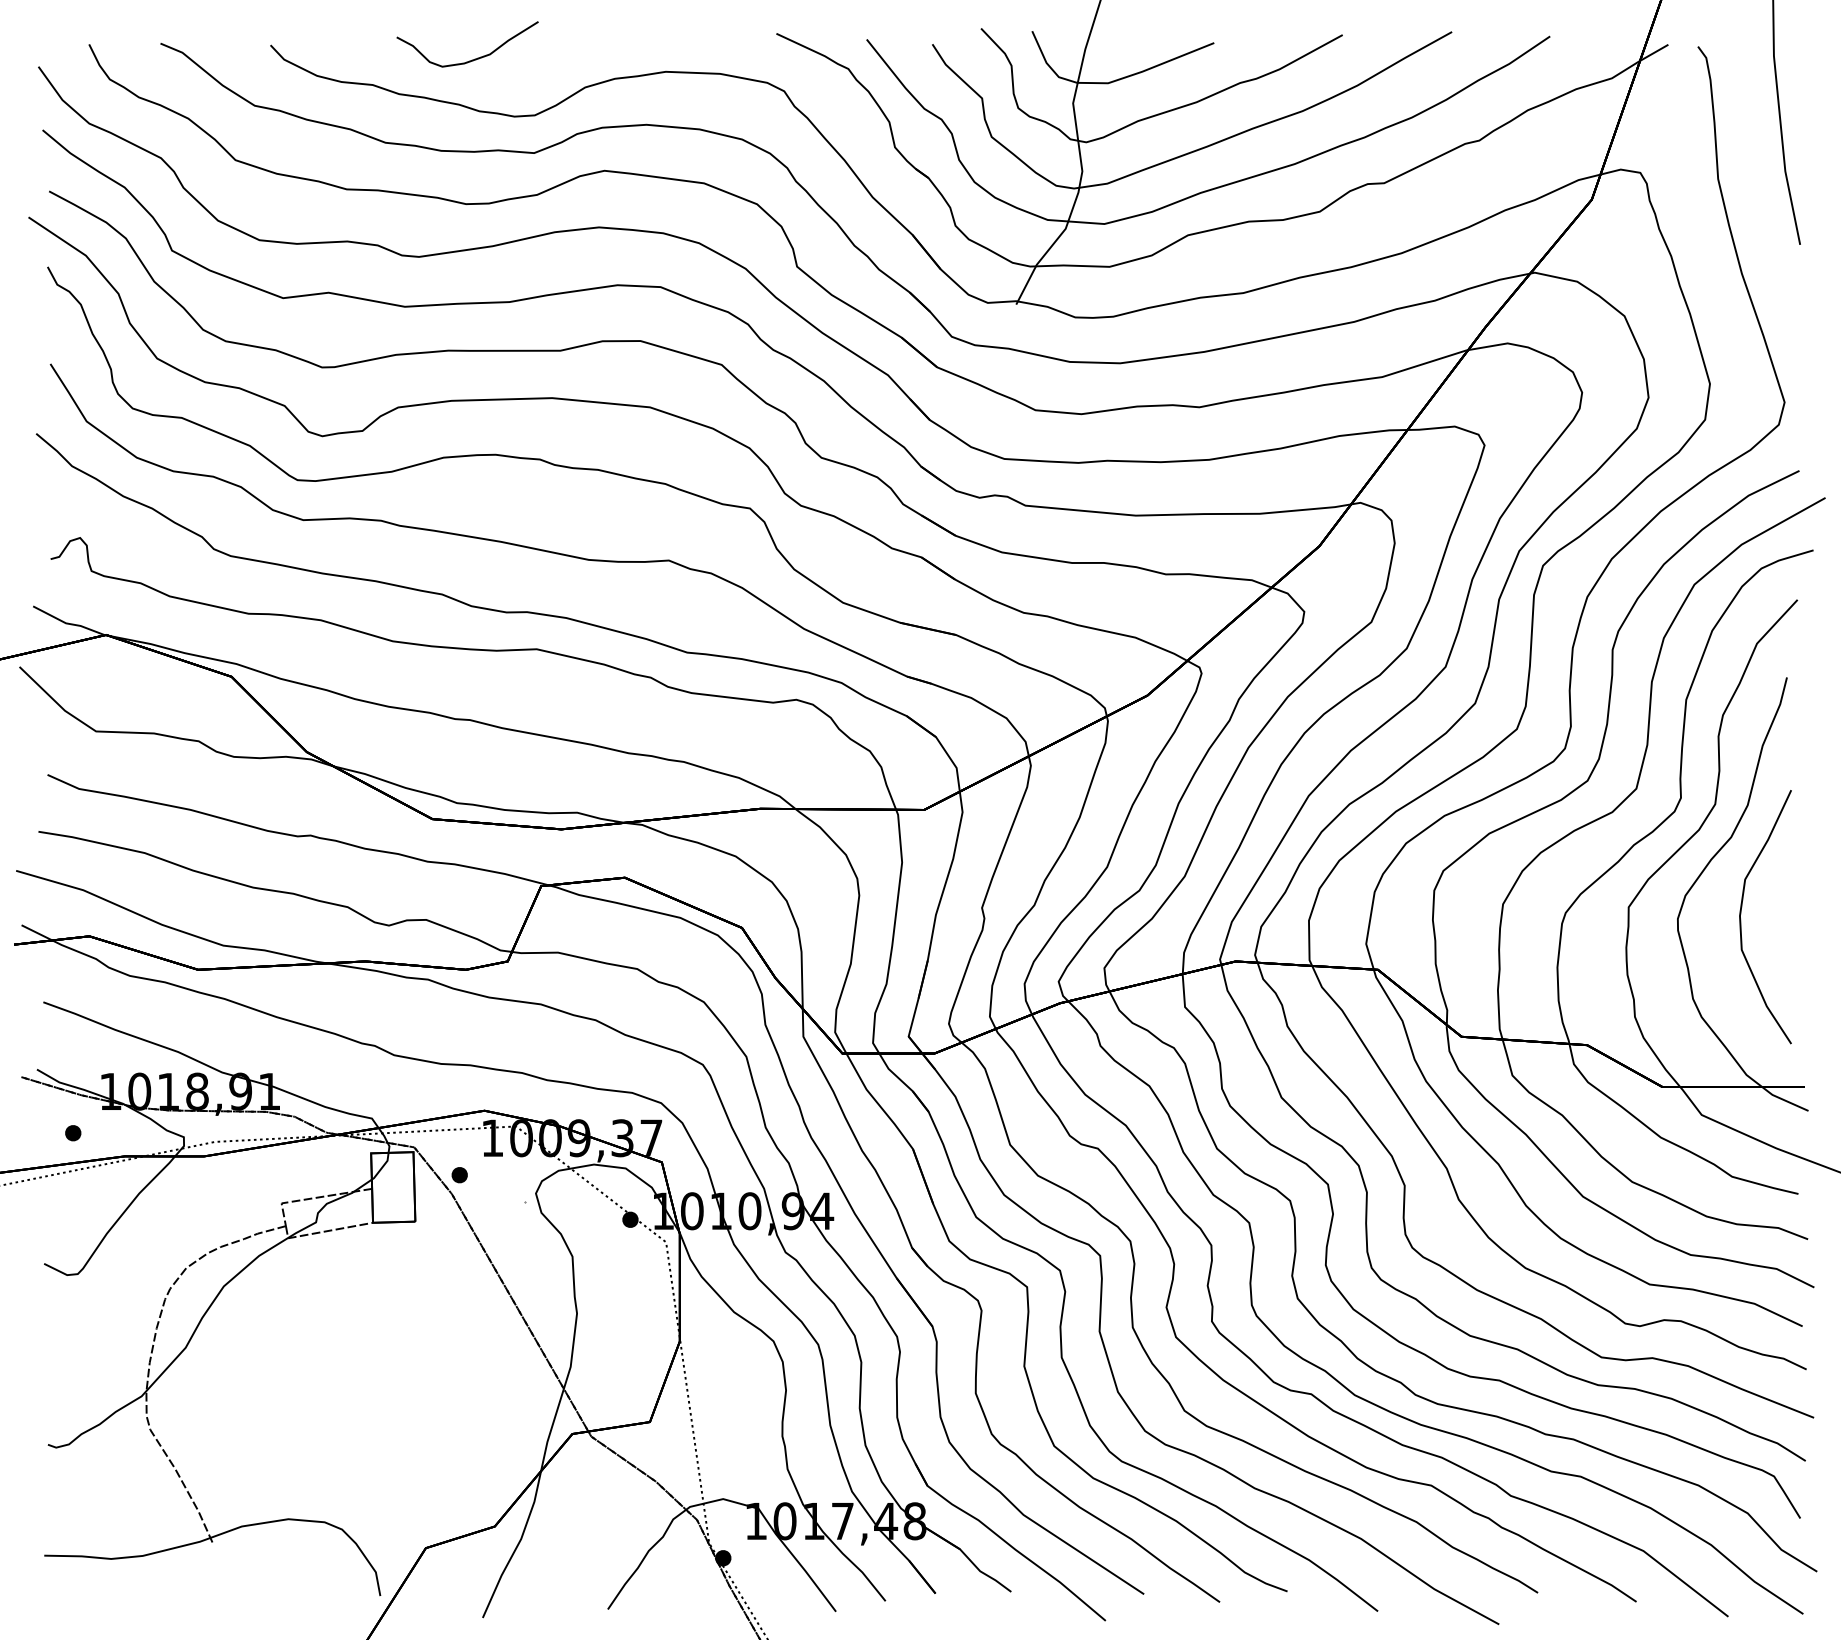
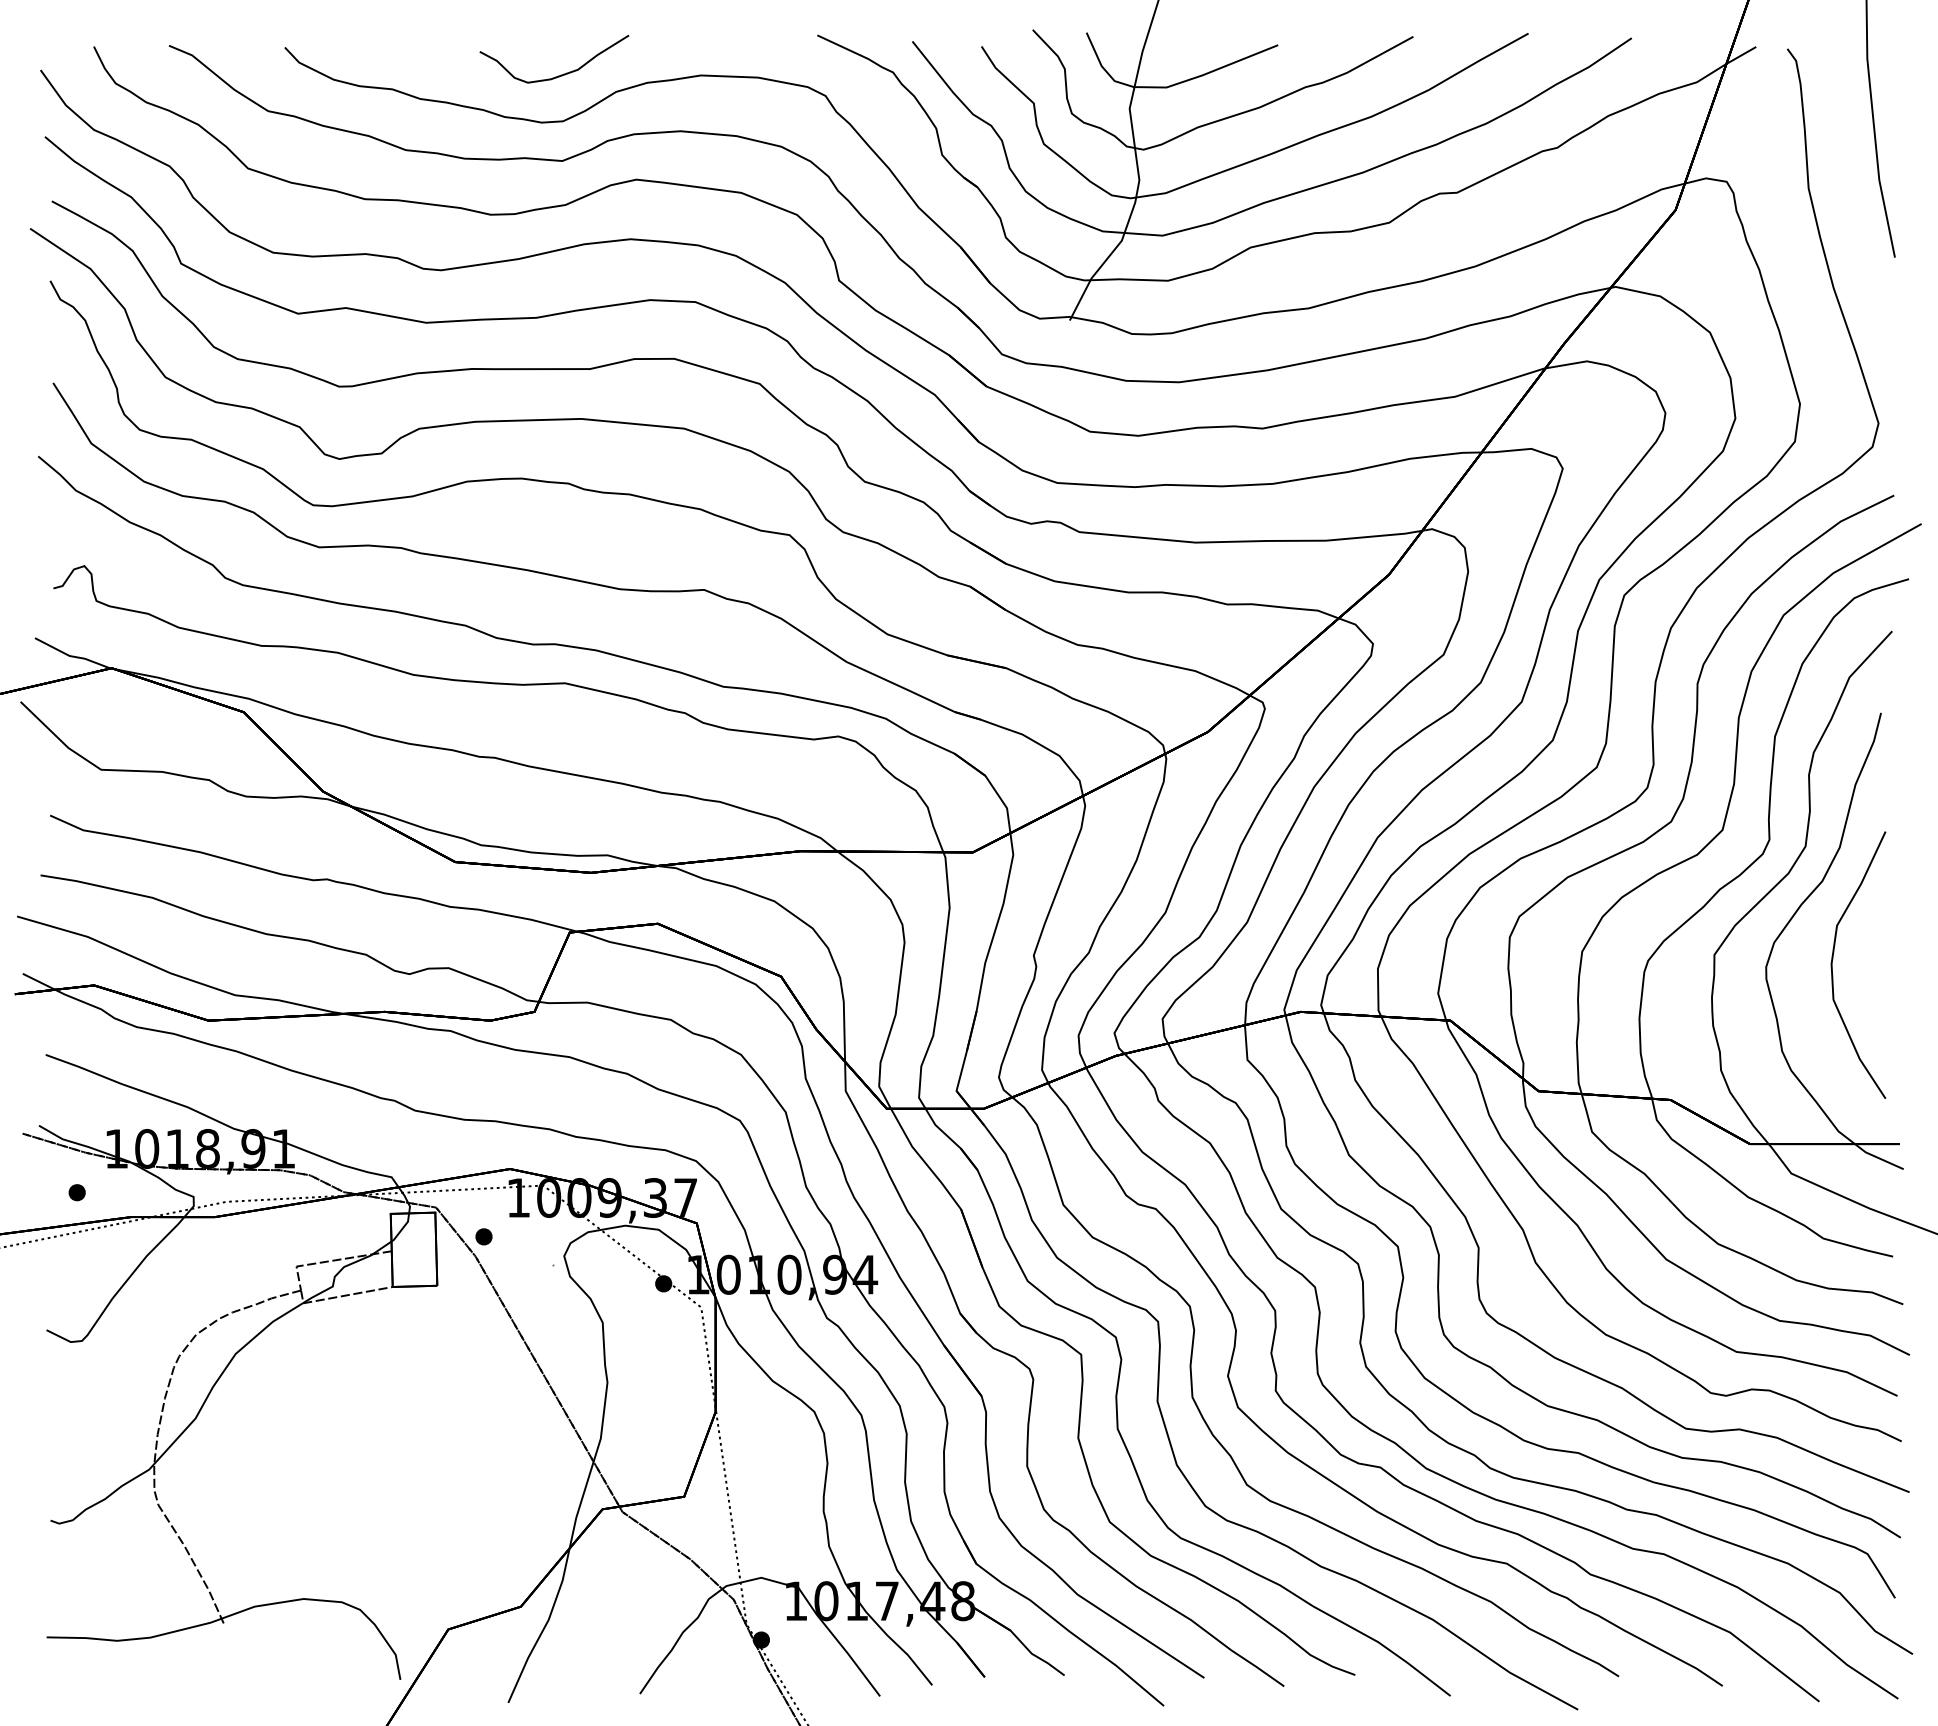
curve: (474, 58) -> (561, 74), moved

